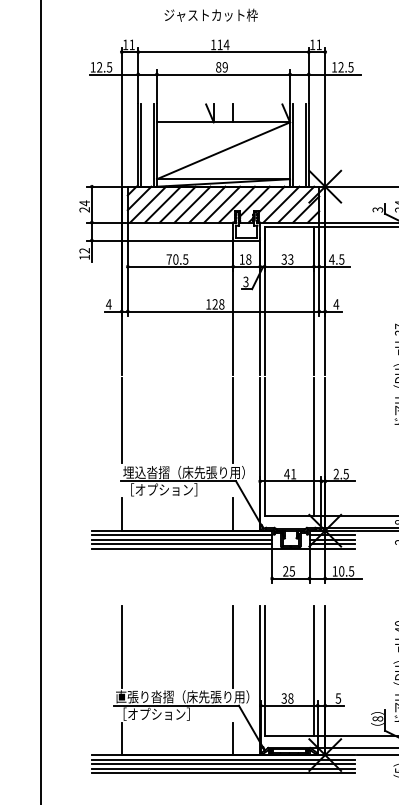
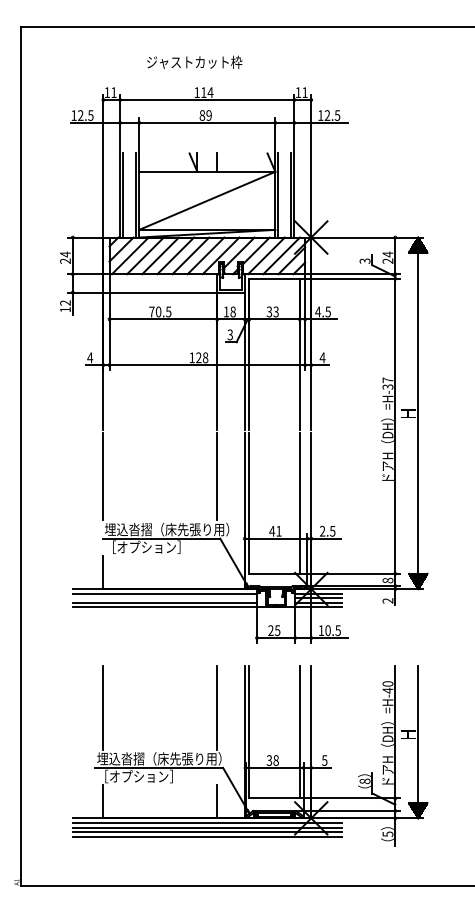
line: (233, 514) -> (217, 572), removed
line: (181, 539) -> (164, 598), removed
text: (182, 696) -> (165, 758), 直張り沓摺（床先張り用） -> 埋込沓摺（床先張り用）

